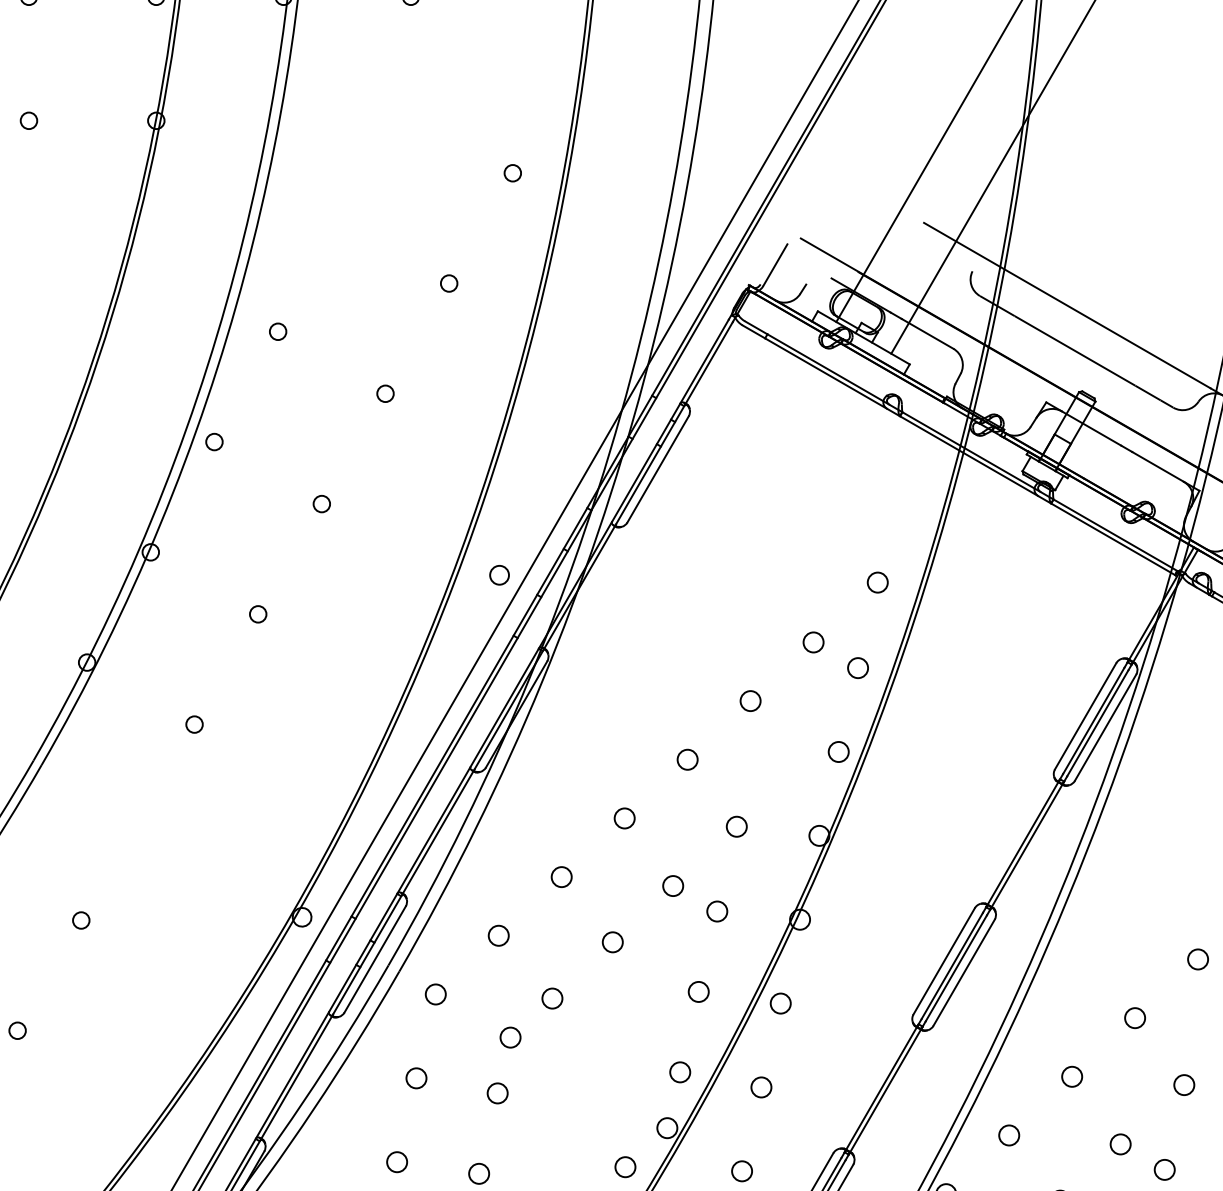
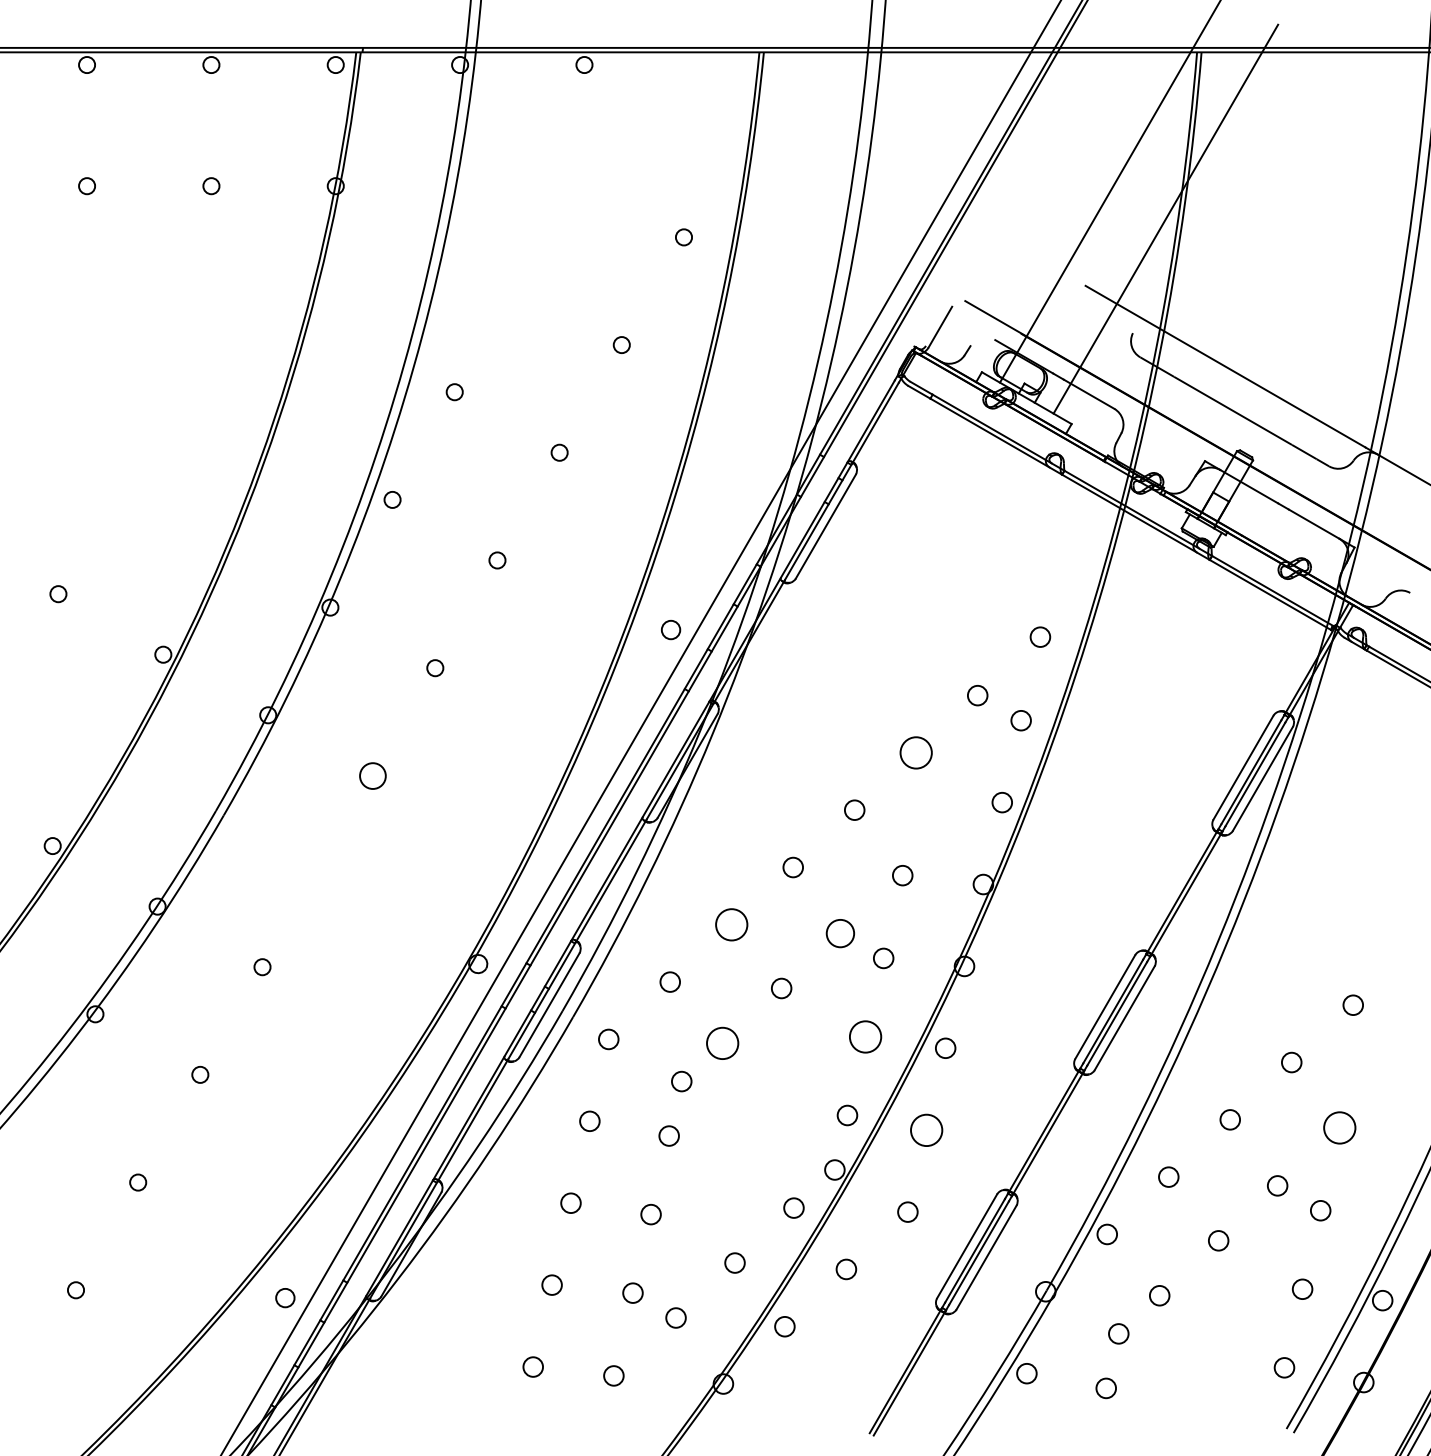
circle: (750, 700) -> (916, 752), size x1.6
circle: (194, 724) -> (373, 775), size x1.6
circle: (561, 876) -> (731, 924), size x1.6
circle: (673, 886) -> (840, 933), size x1.4
circle: (698, 991) -> (865, 1036), size x1.6
circle: (552, 998) -> (722, 1043), size x1.6
circle: (1184, 1084) -> (1339, 1127), size x1.6
circle: (761, 1086) -> (926, 1129), size x1.6

